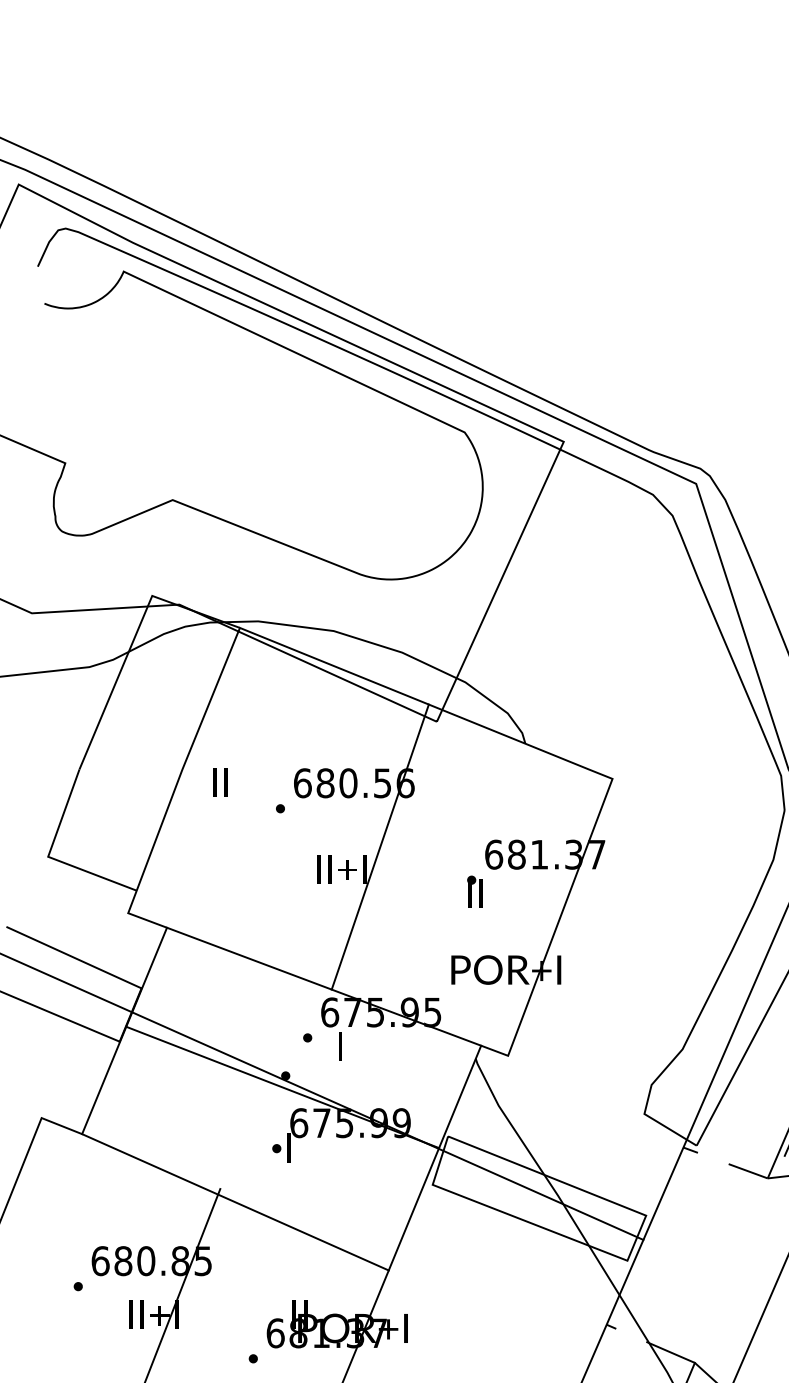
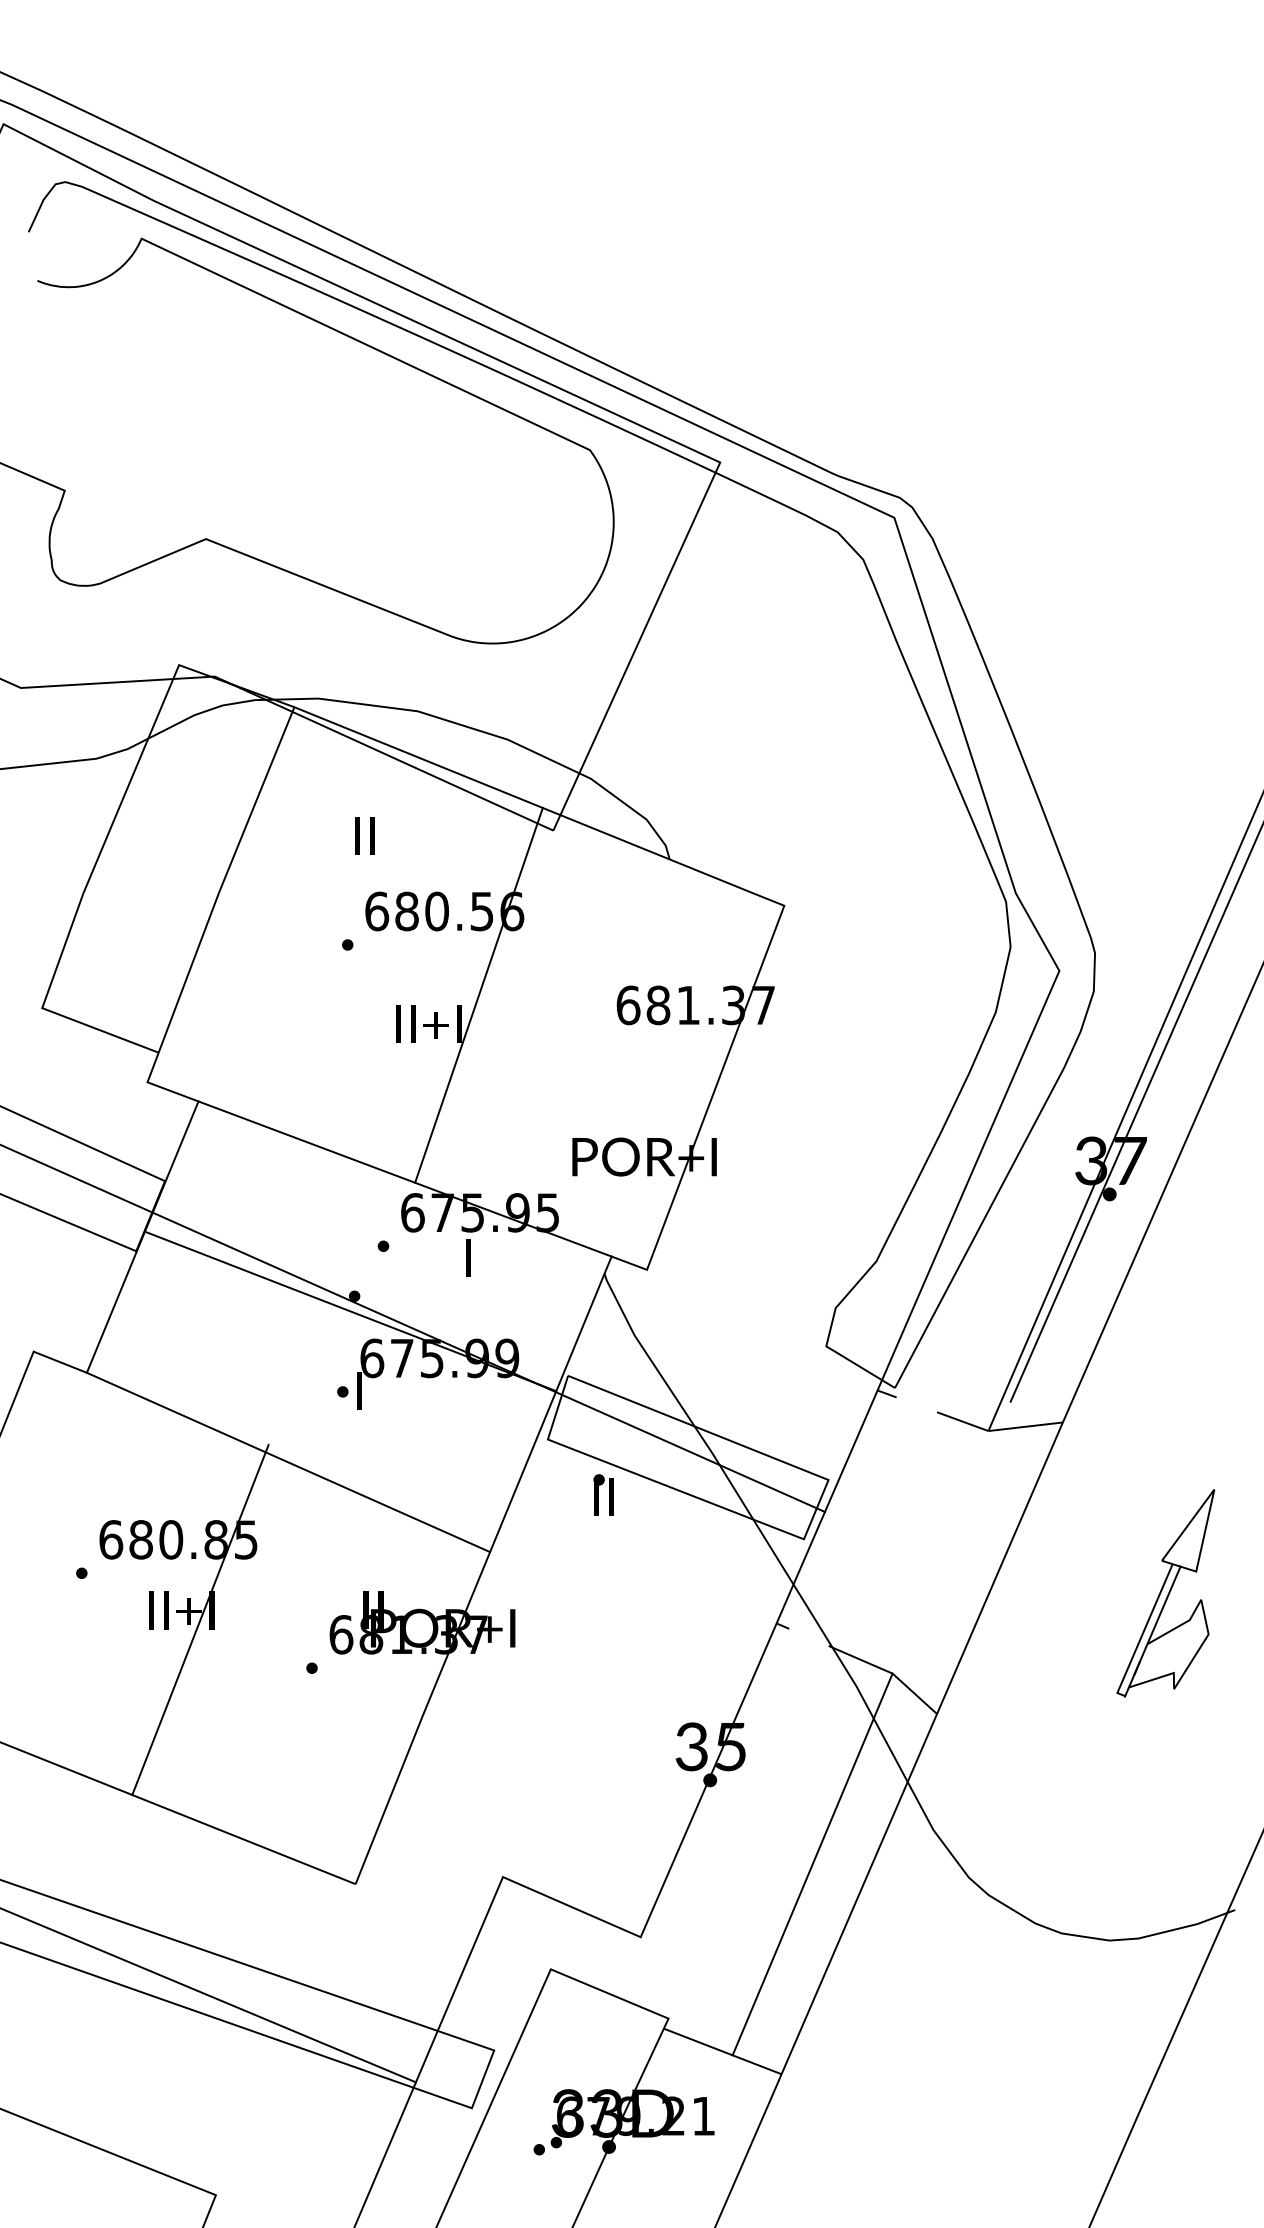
text: (220, 781) -> (364, 835), moved
part: (475, 891) -> (603, 1494), moved
text: (340, 1046) -> (468, 1257), moved

